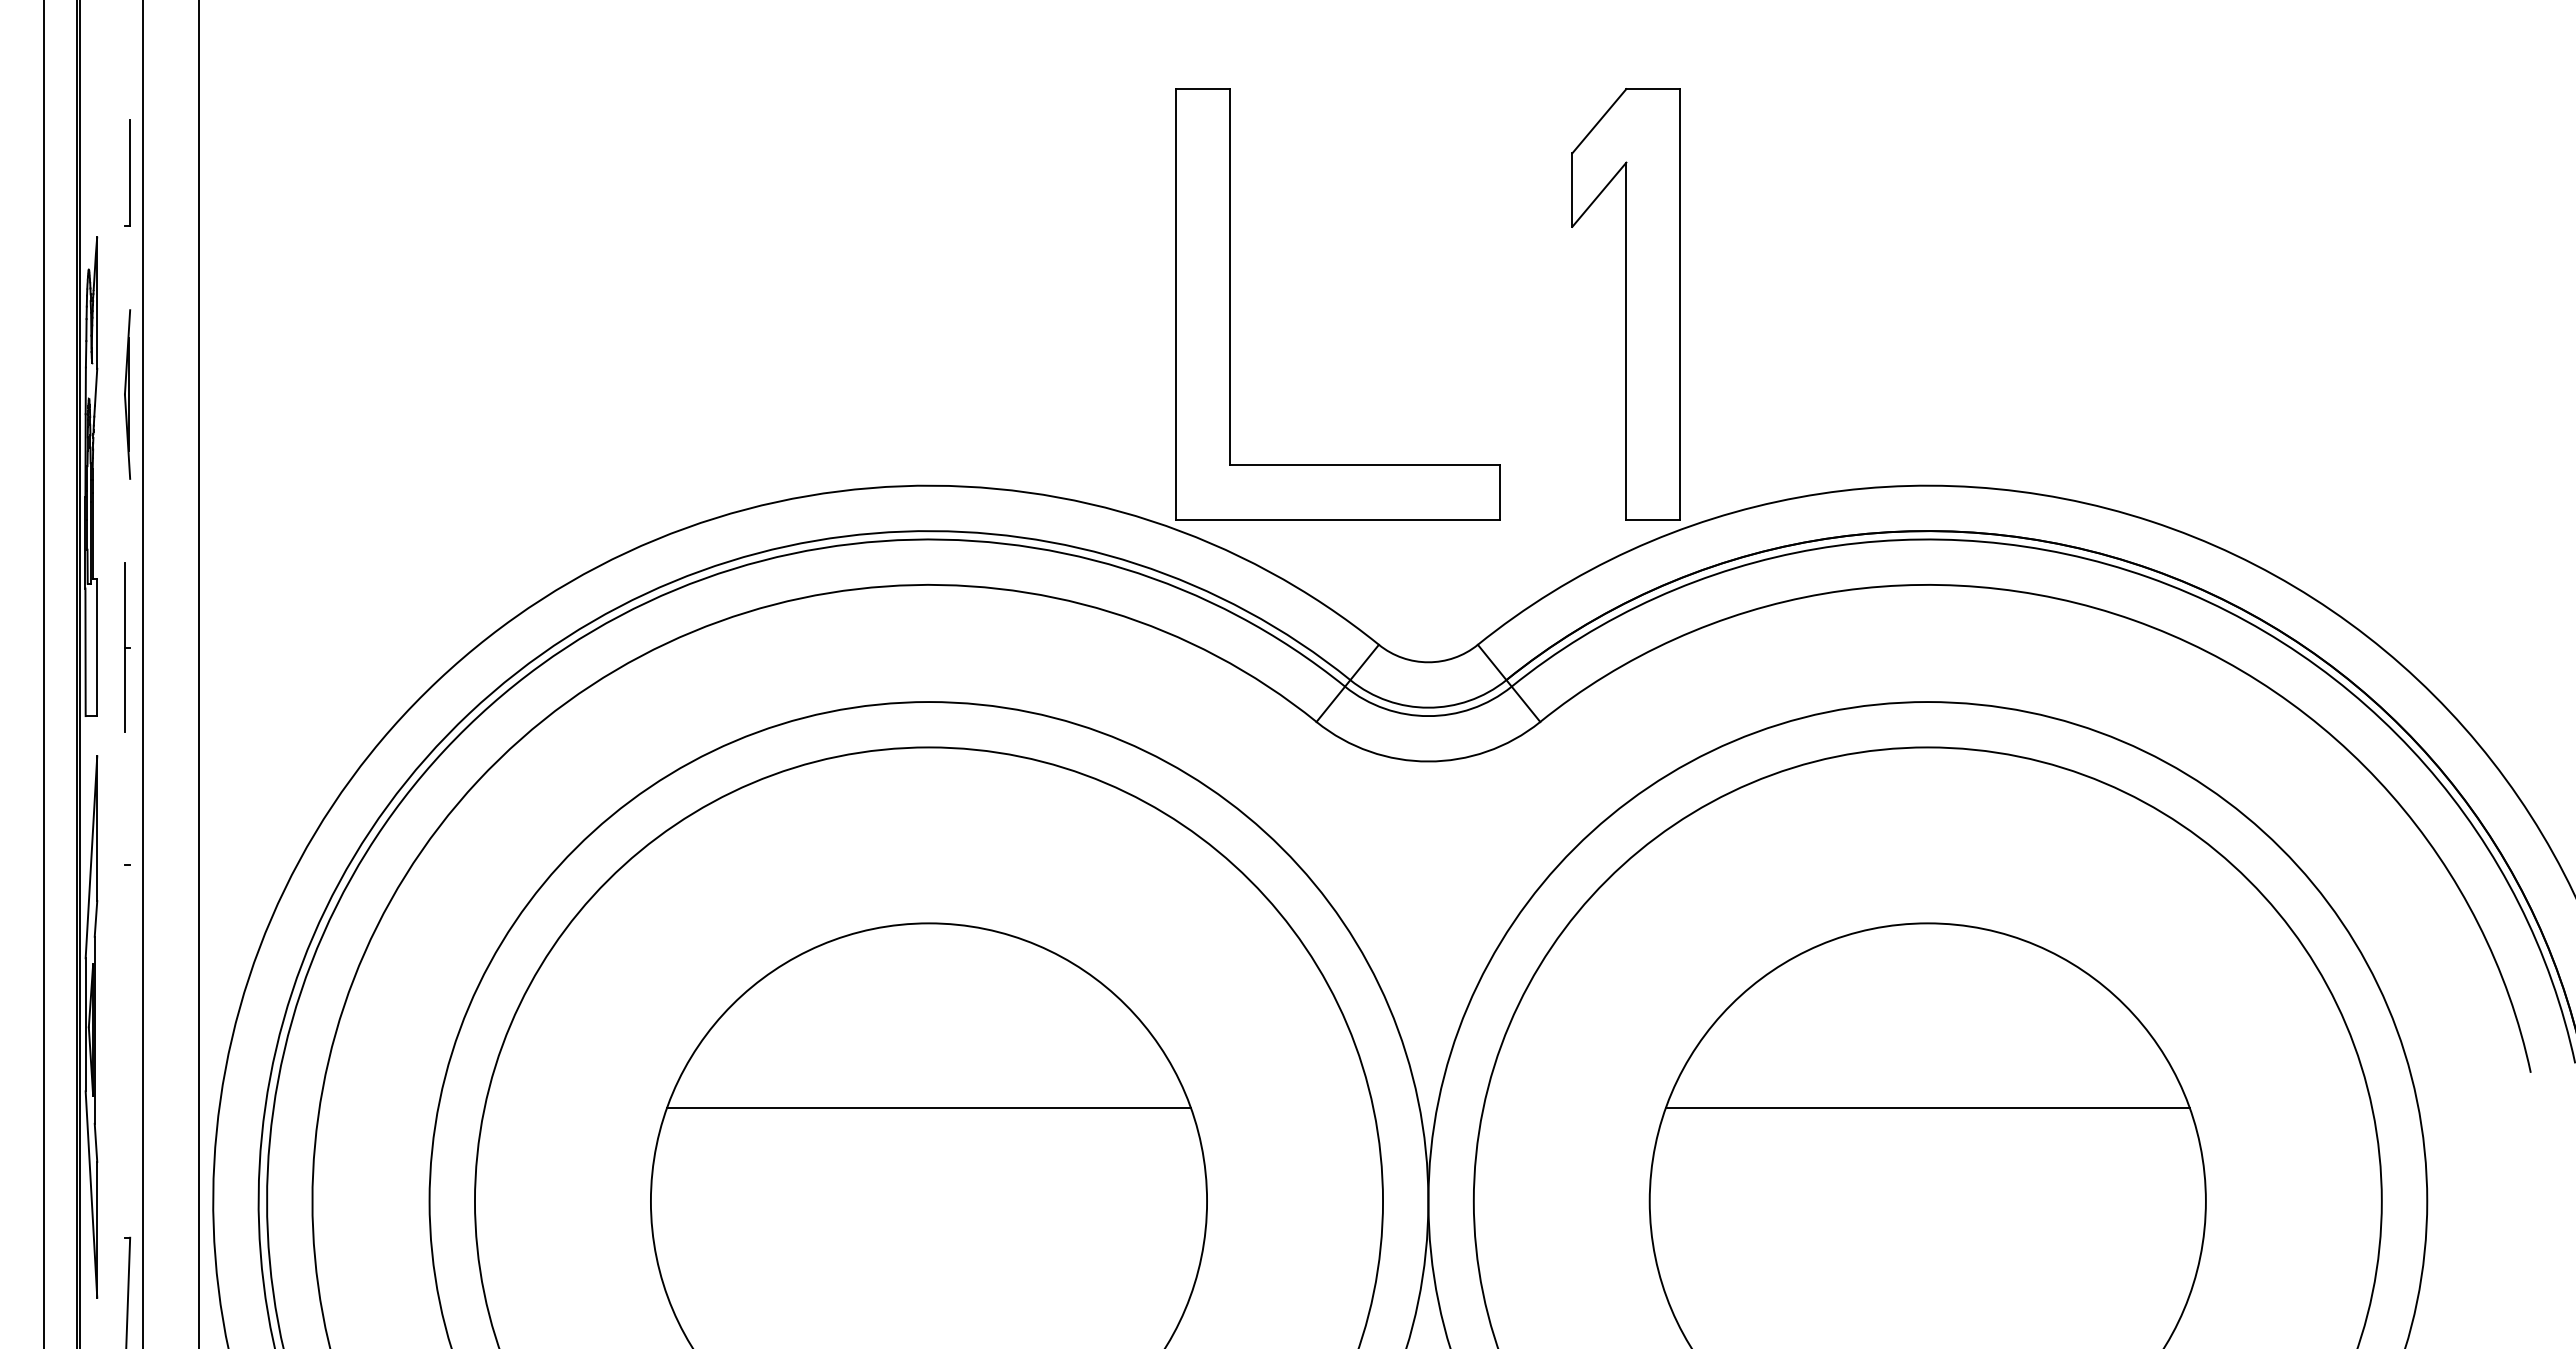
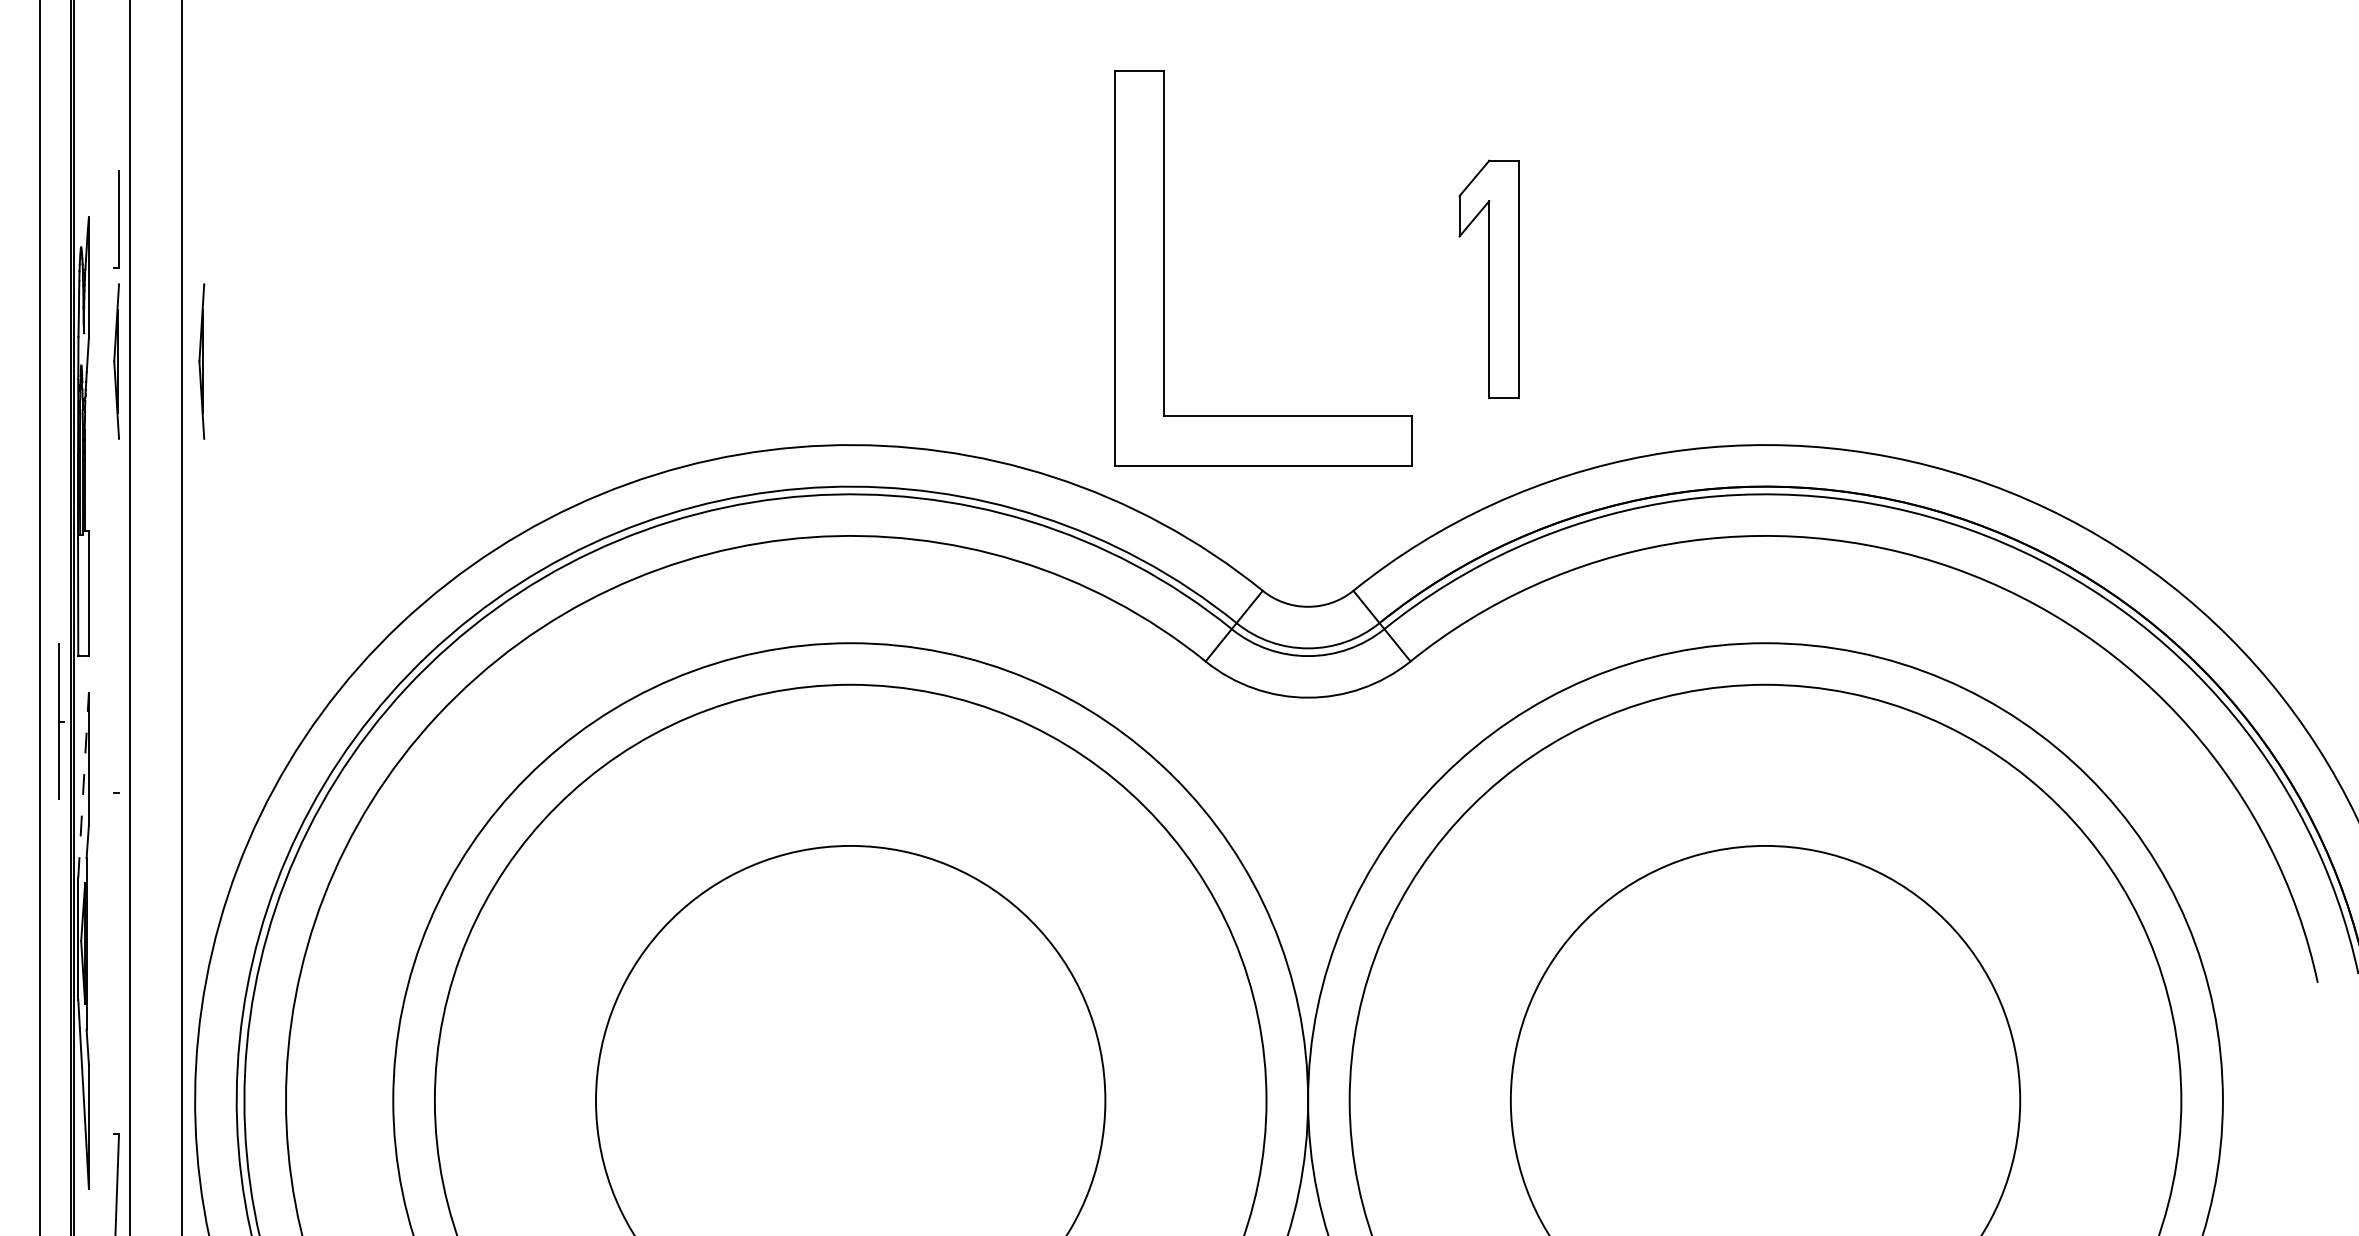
part: (127, 172) -> (116, 218), moved
part: (1230, 304) -> (1164, 268), moved
part: (1625, 304) -> (1488, 279), size x0.6
part: (220, 394) -> (201, 361), added
part: (127, 647) -> (61, 721), moved
line: (91, 856) -> (83, 784), solid -> dashed
line: (928, 1108) -> (850, 1015), removed
line: (1927, 1108) -> (1765, 1015), removed

